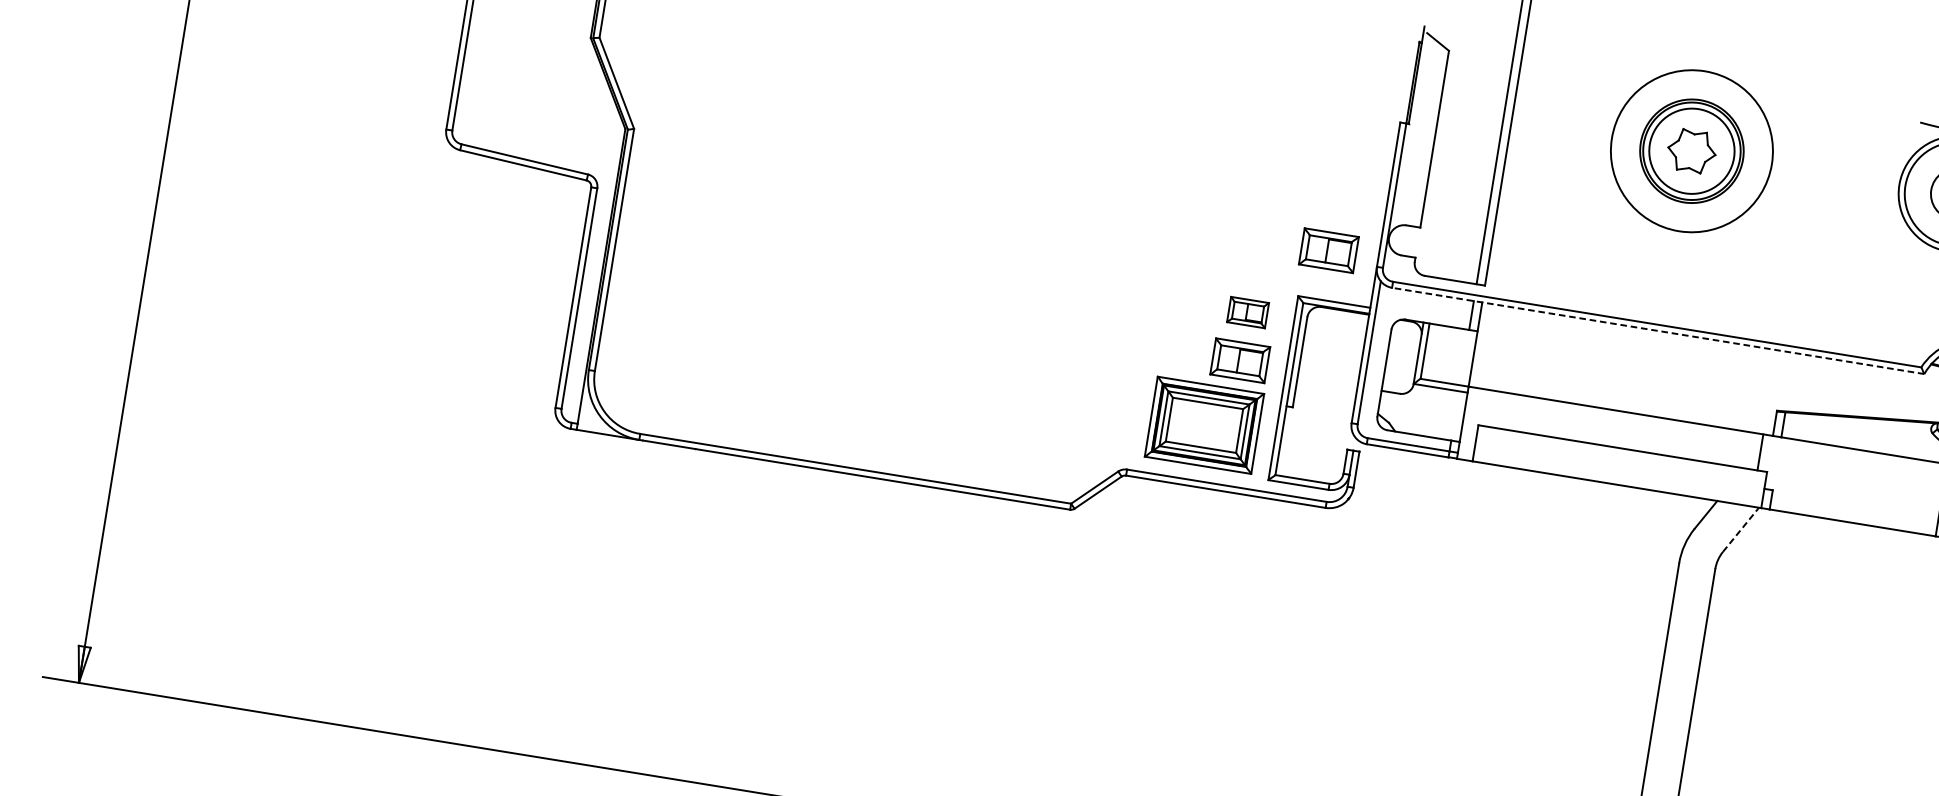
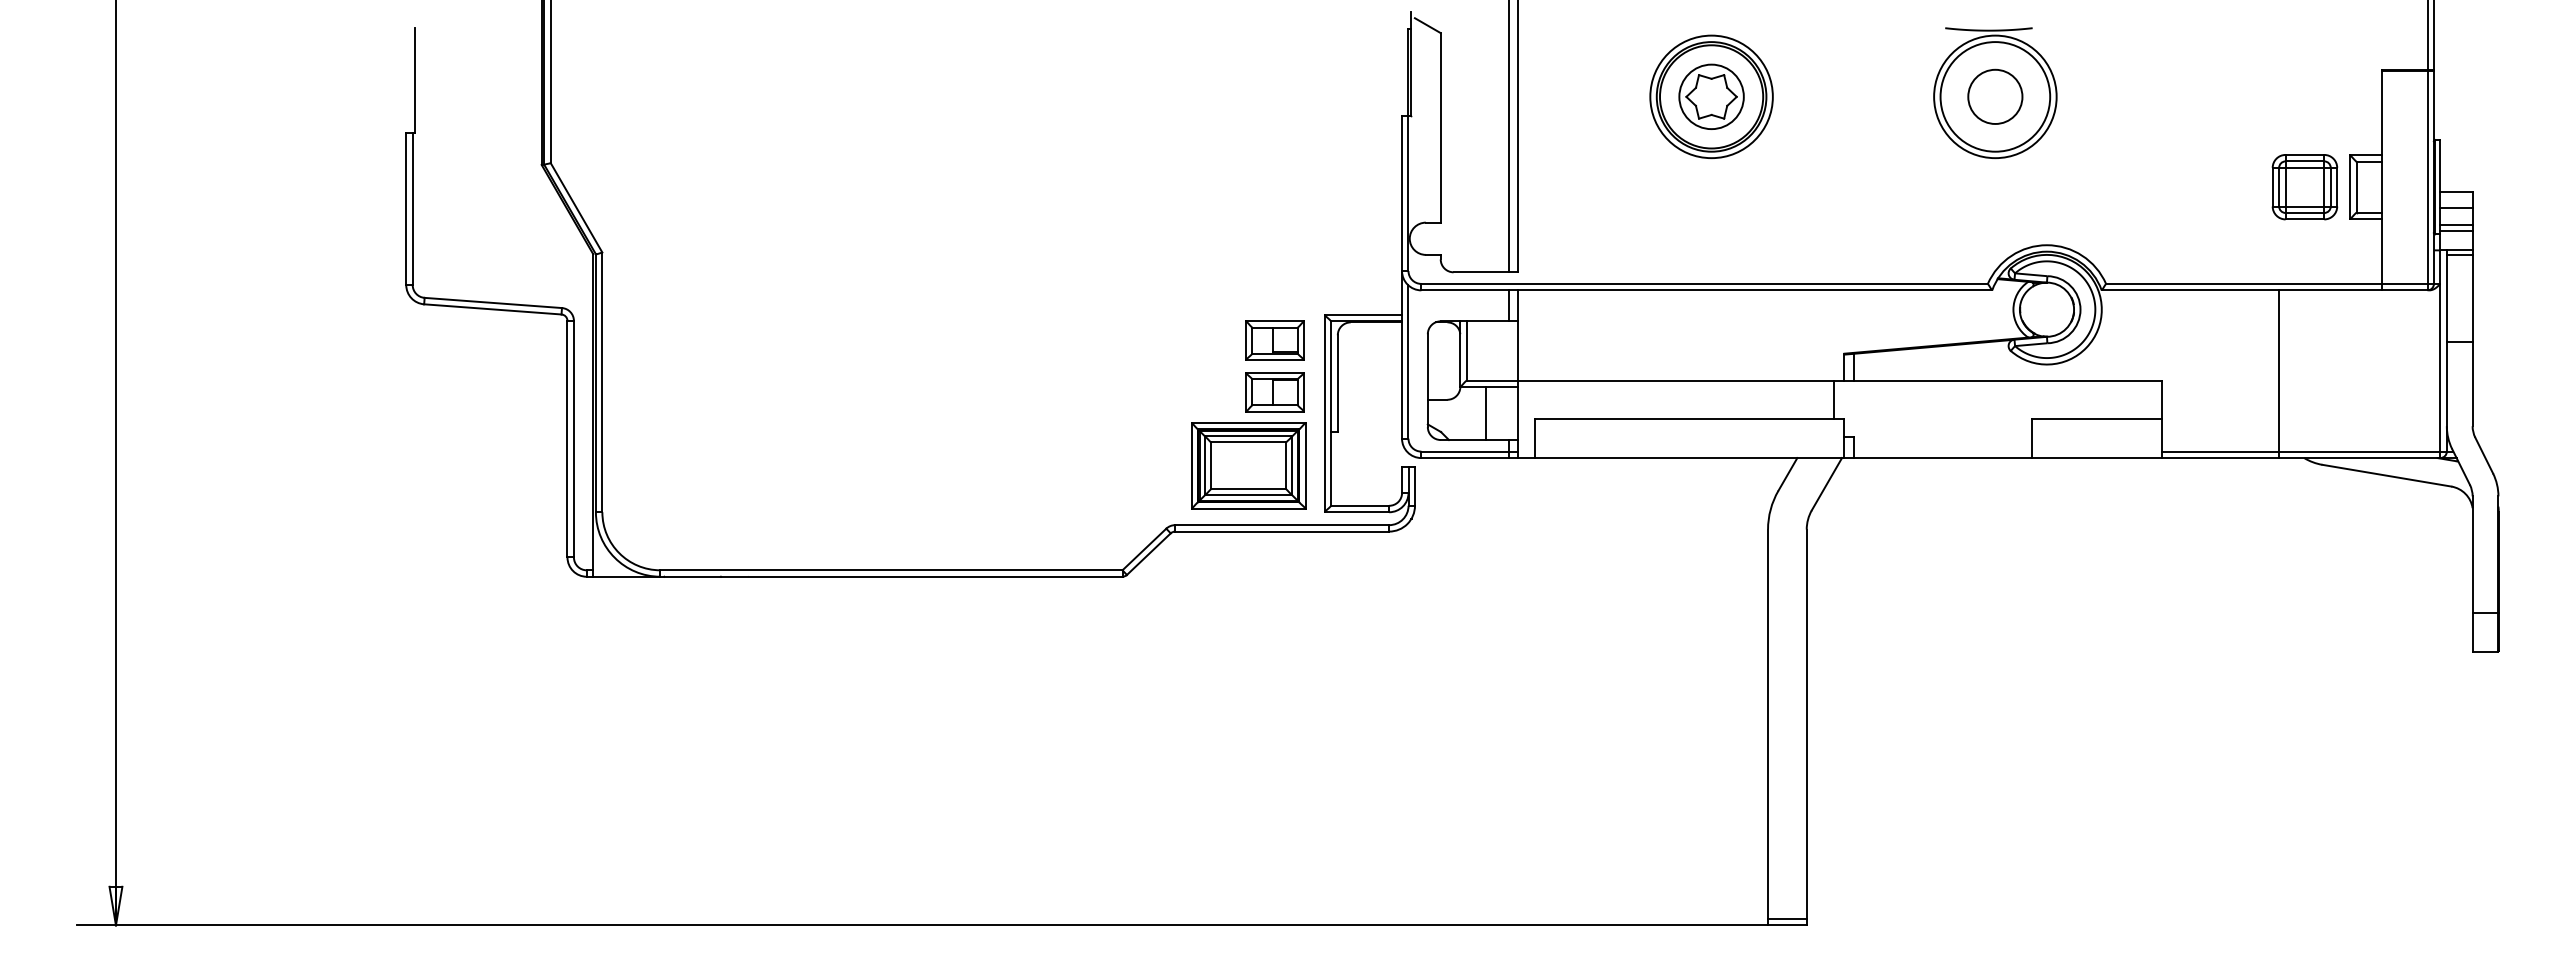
circle: (1691, 150) -> (1711, 96), size x0.71
circle: (1691, 150) -> (1711, 96), size x0.71
part: (1328, 250) -> (1348, 262), removed
part: (1247, 312) -> (1274, 340), size x1.43
line: (1657, 331) -> (1706, 290), dashed -> solid
line: (1434, 412) -> (1486, 413), added
line: (1741, 529) -> (1827, 483), dashed -> solid

